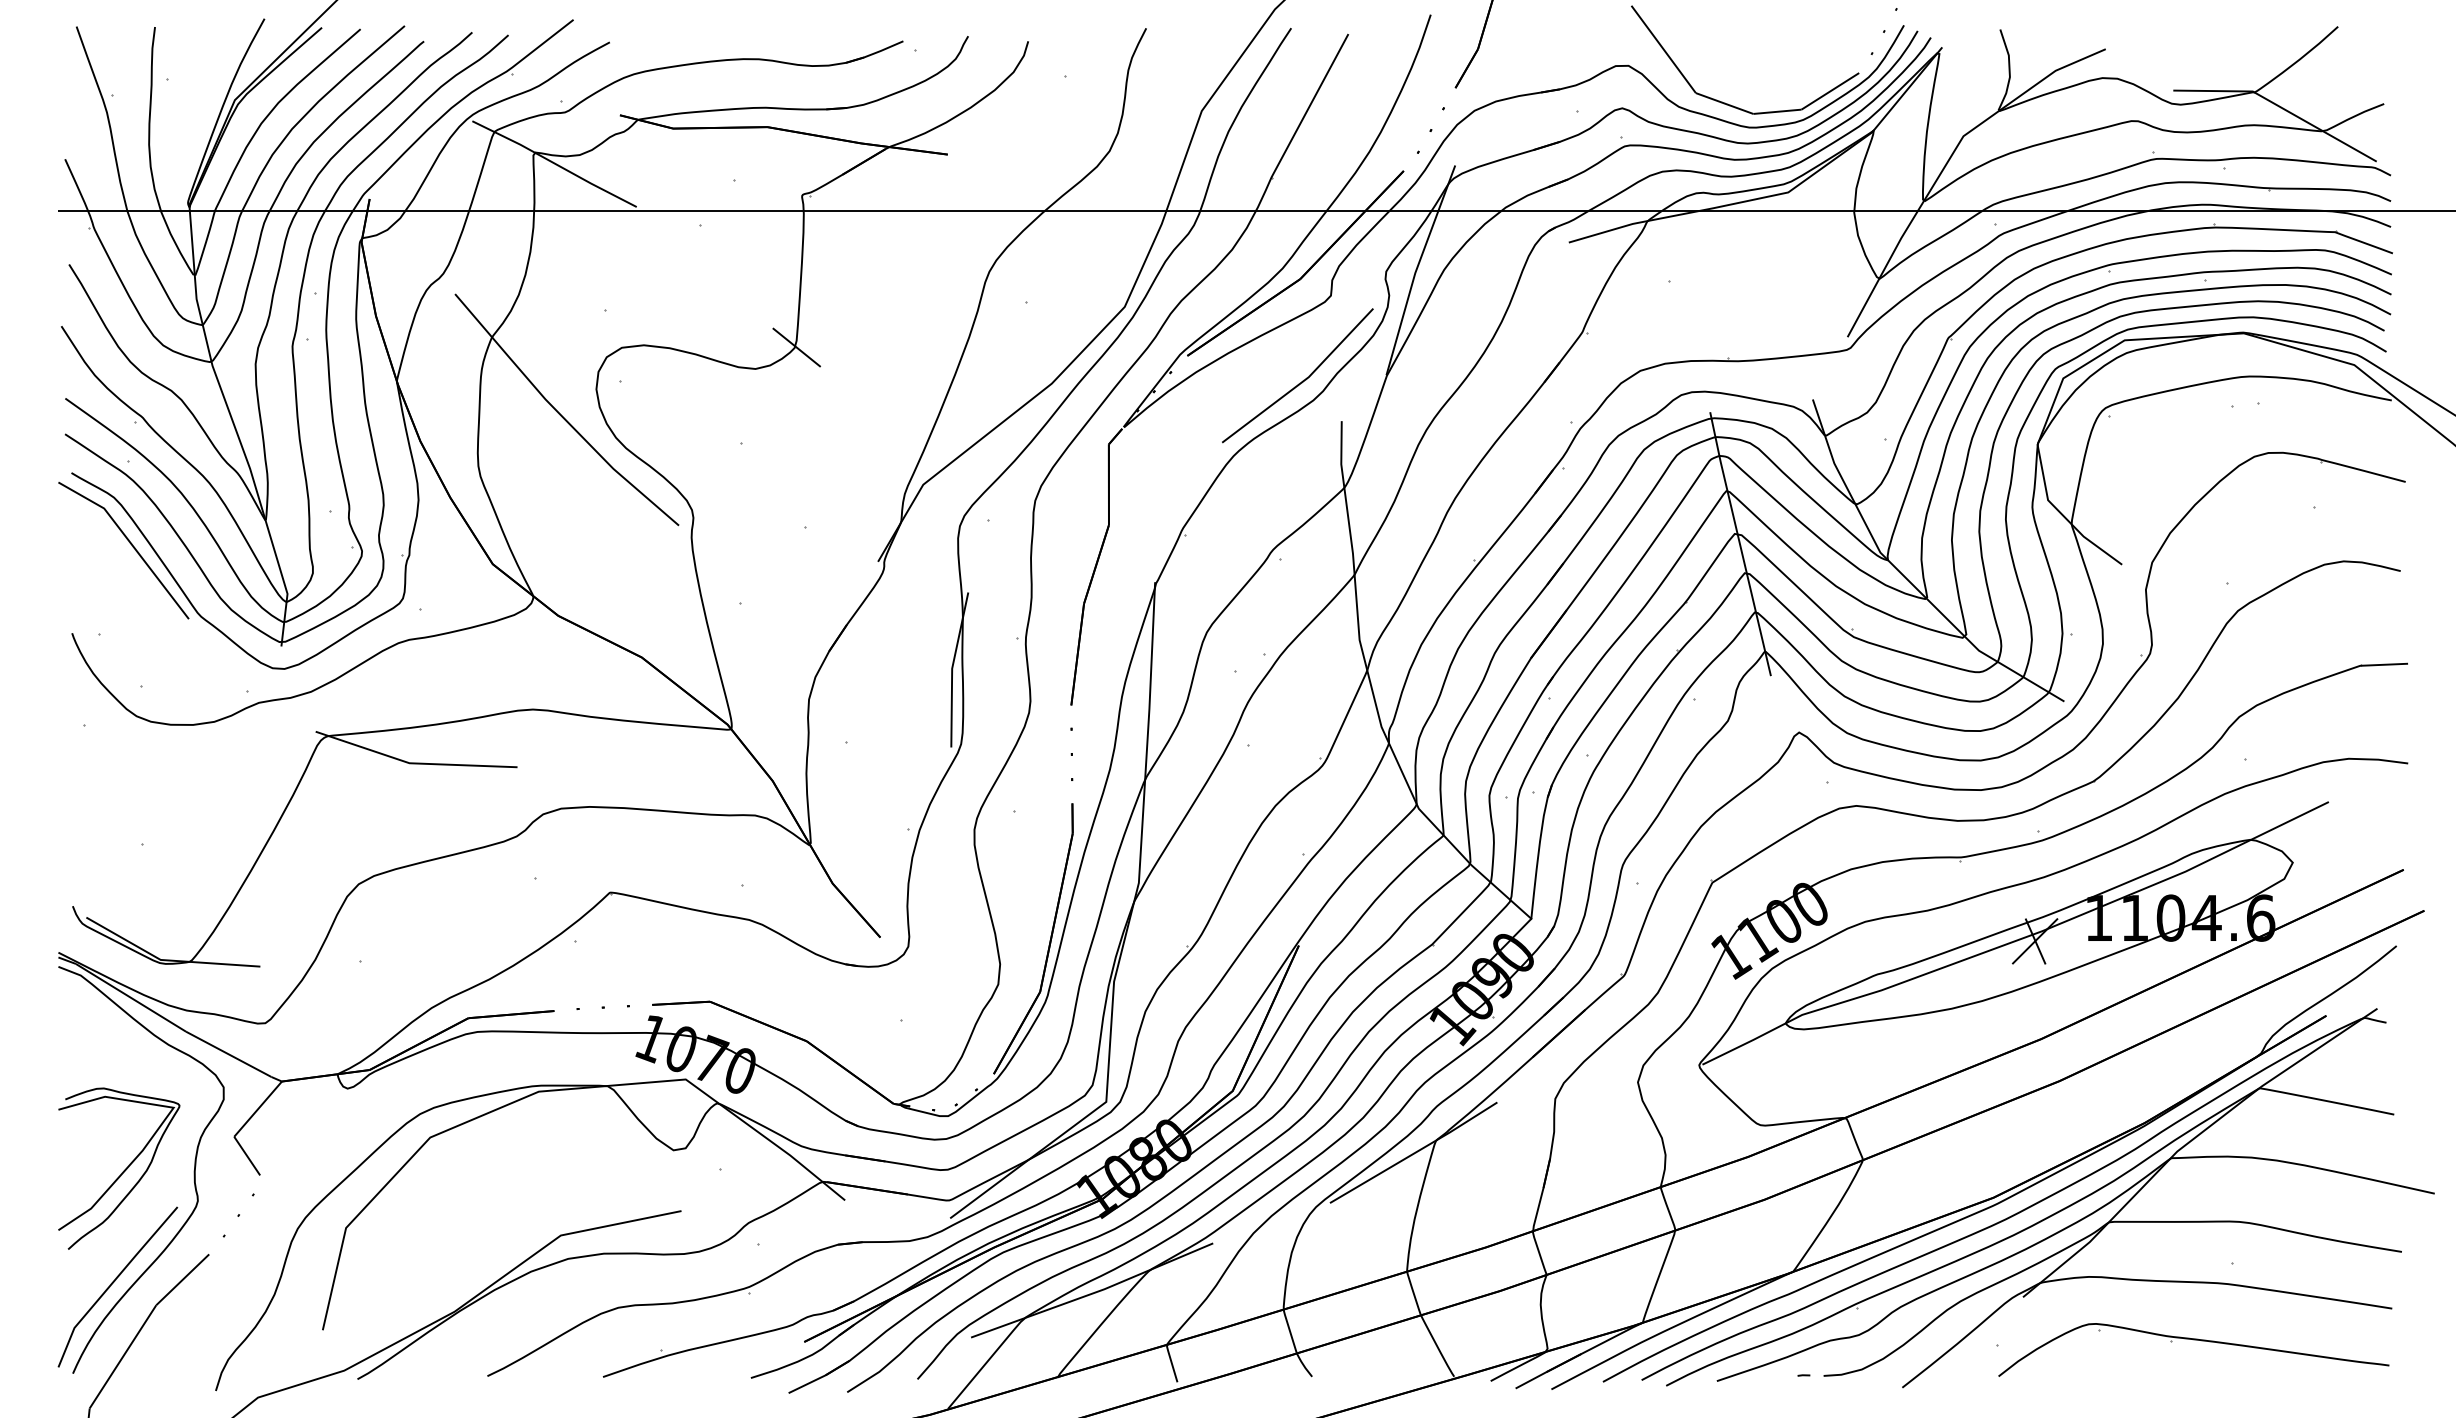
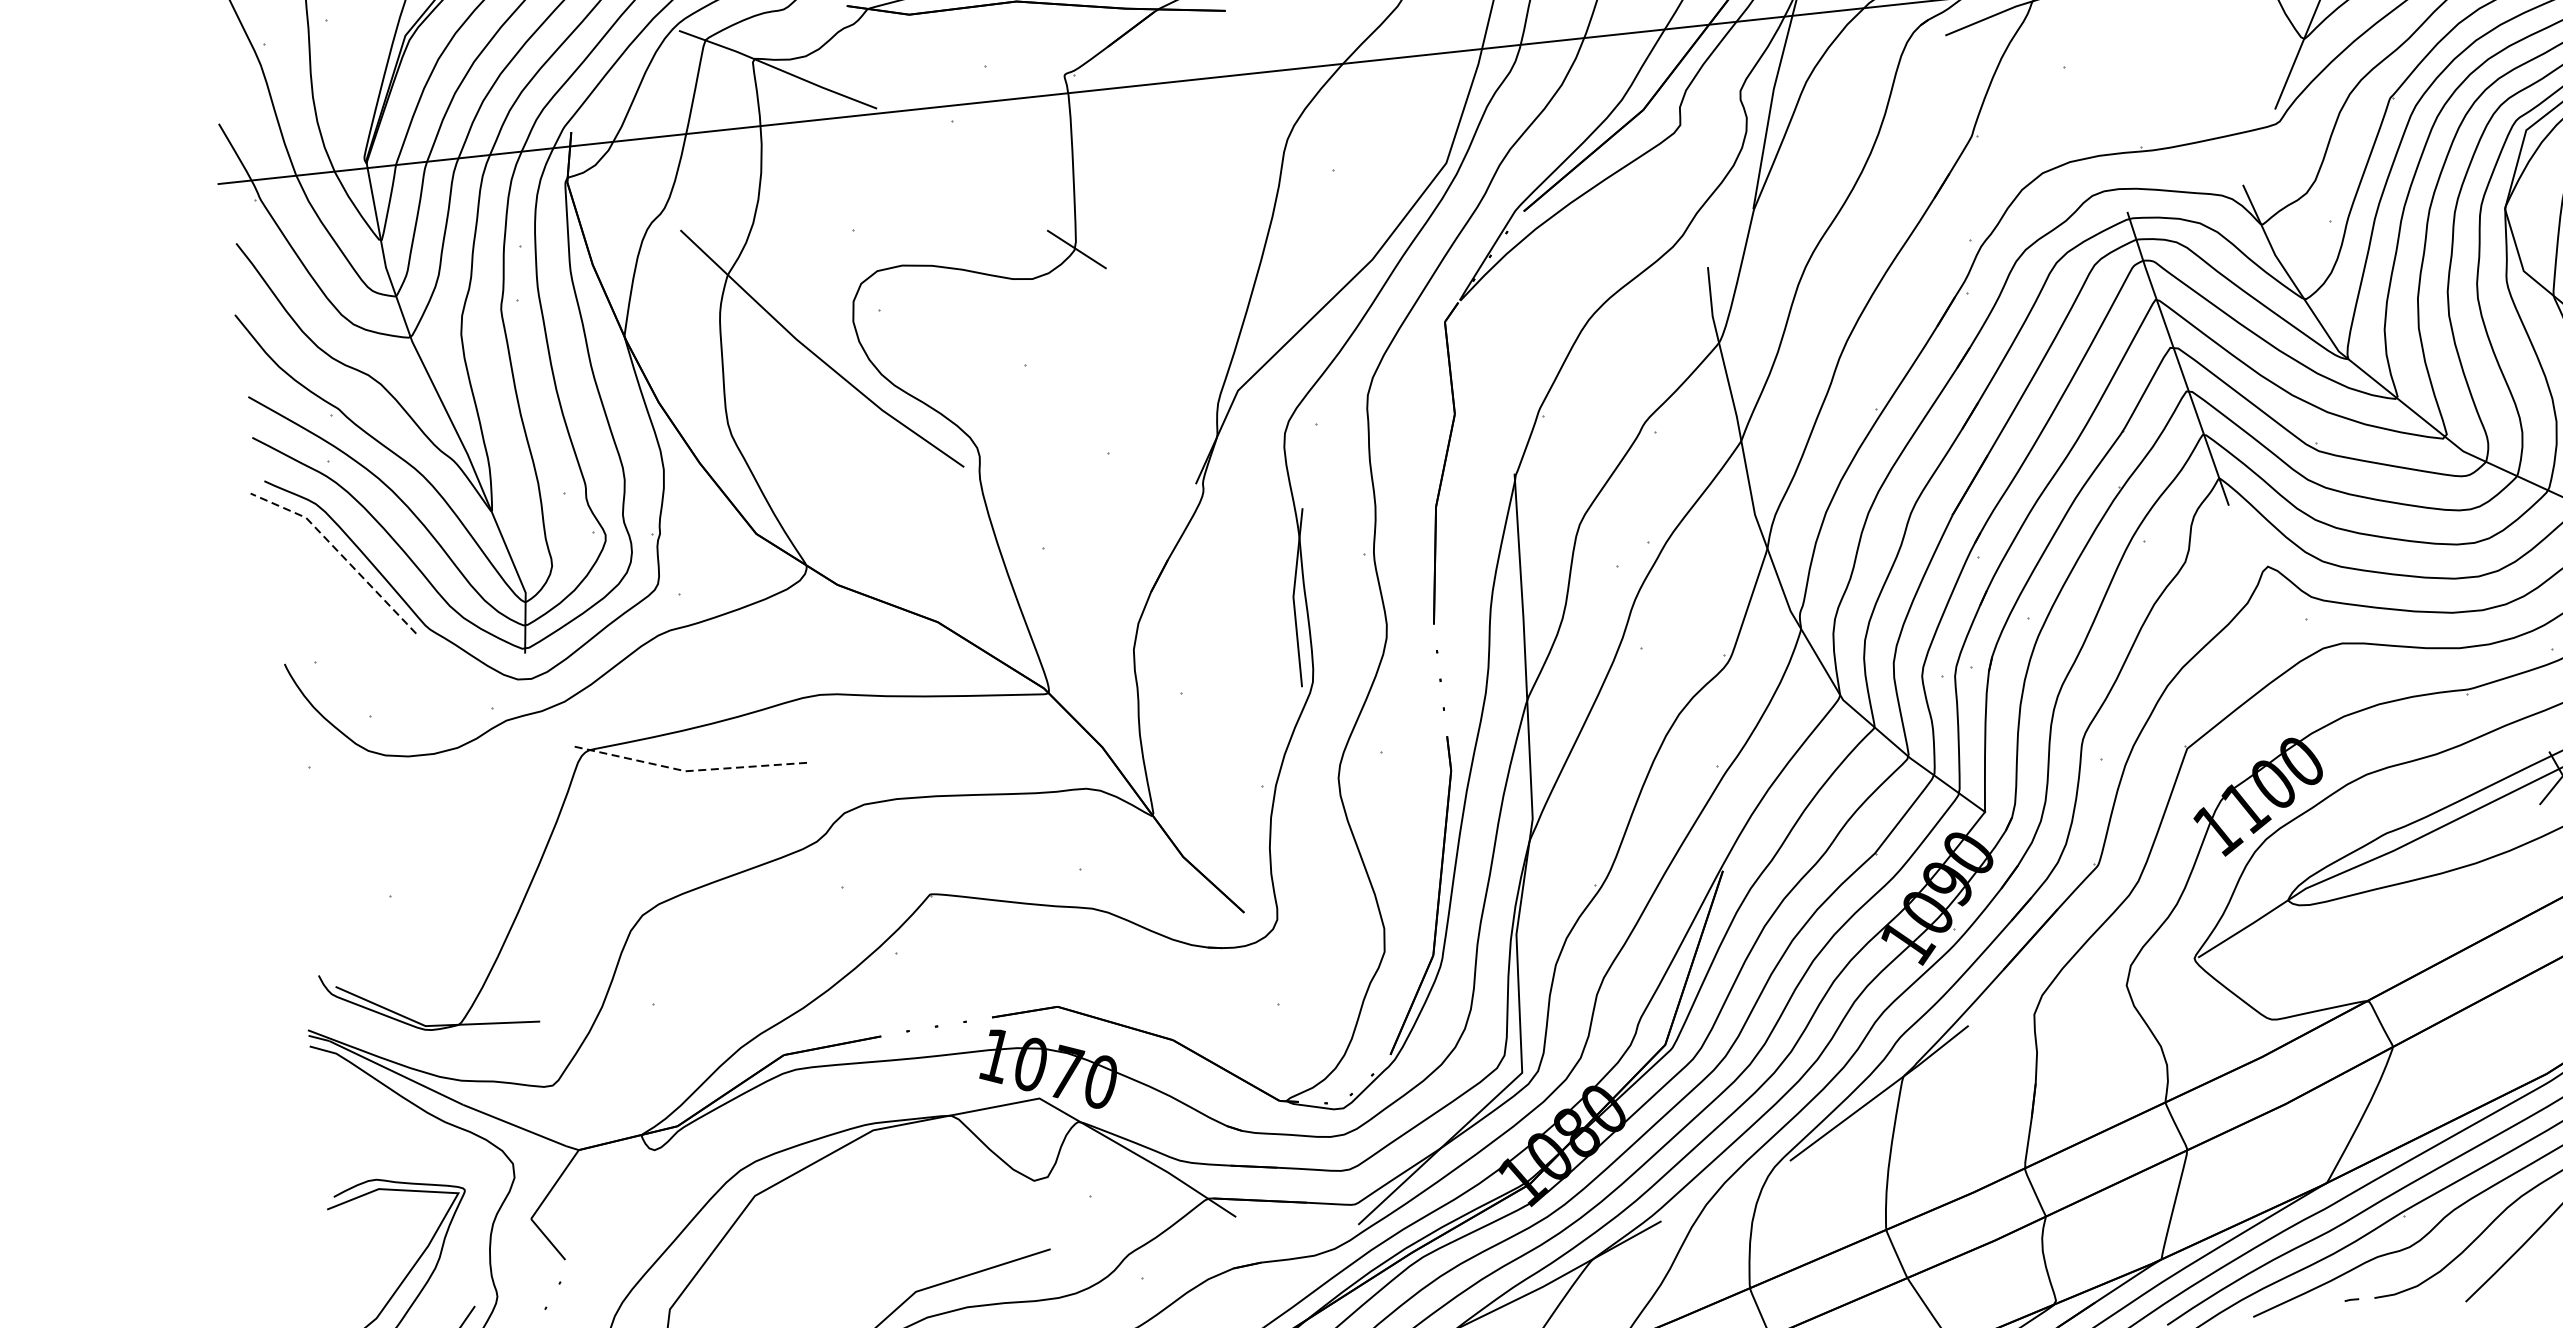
line: (1302, 380) -> (1658, 225), removed
line: (130, 542) -> (340, 553), solid -> dashed
line: (413, 763) -> (690, 771), solid -> dashed

